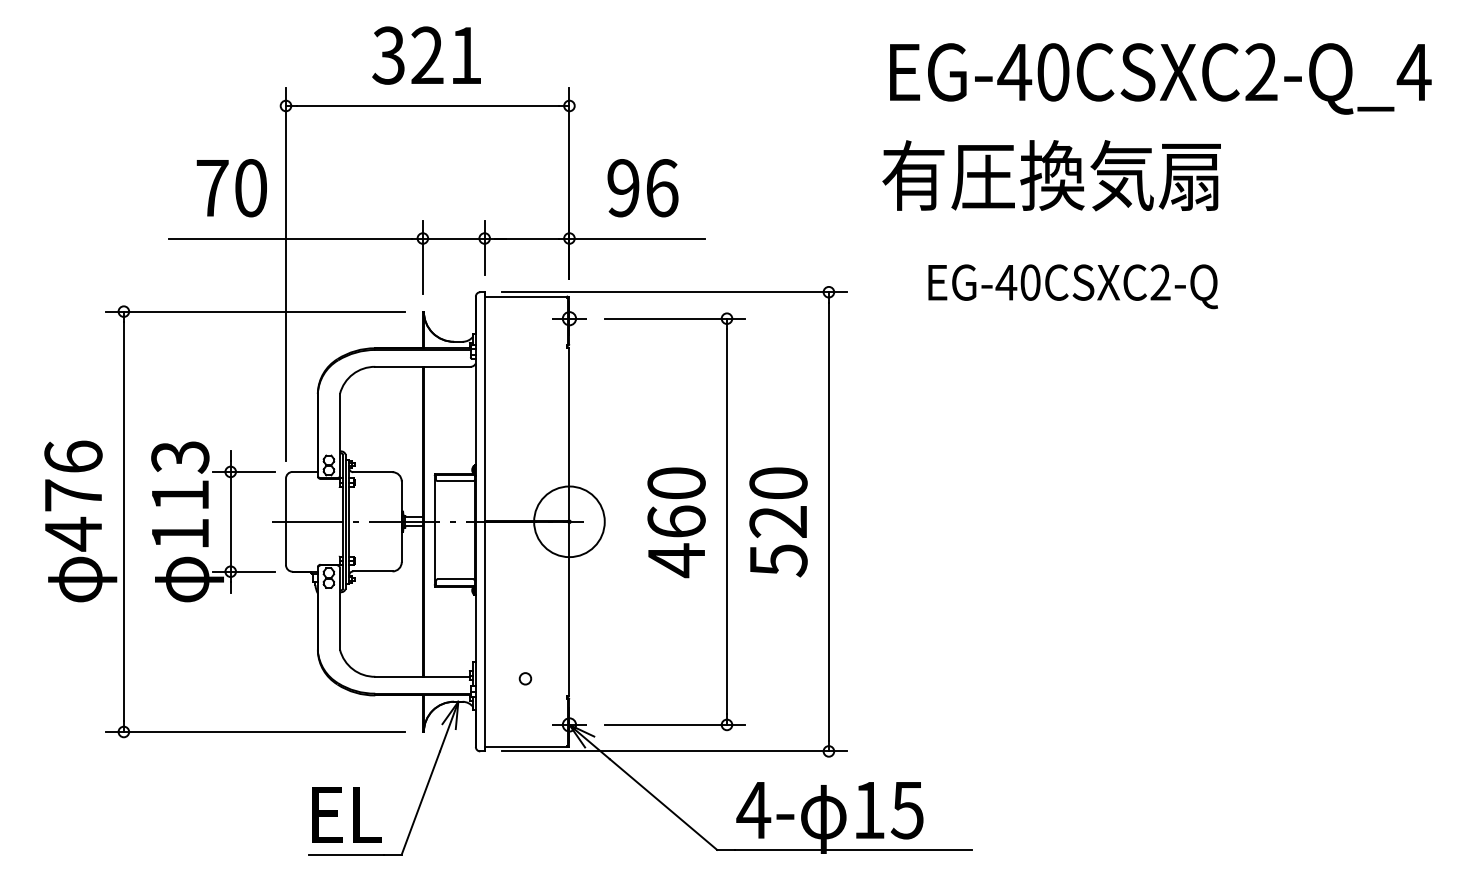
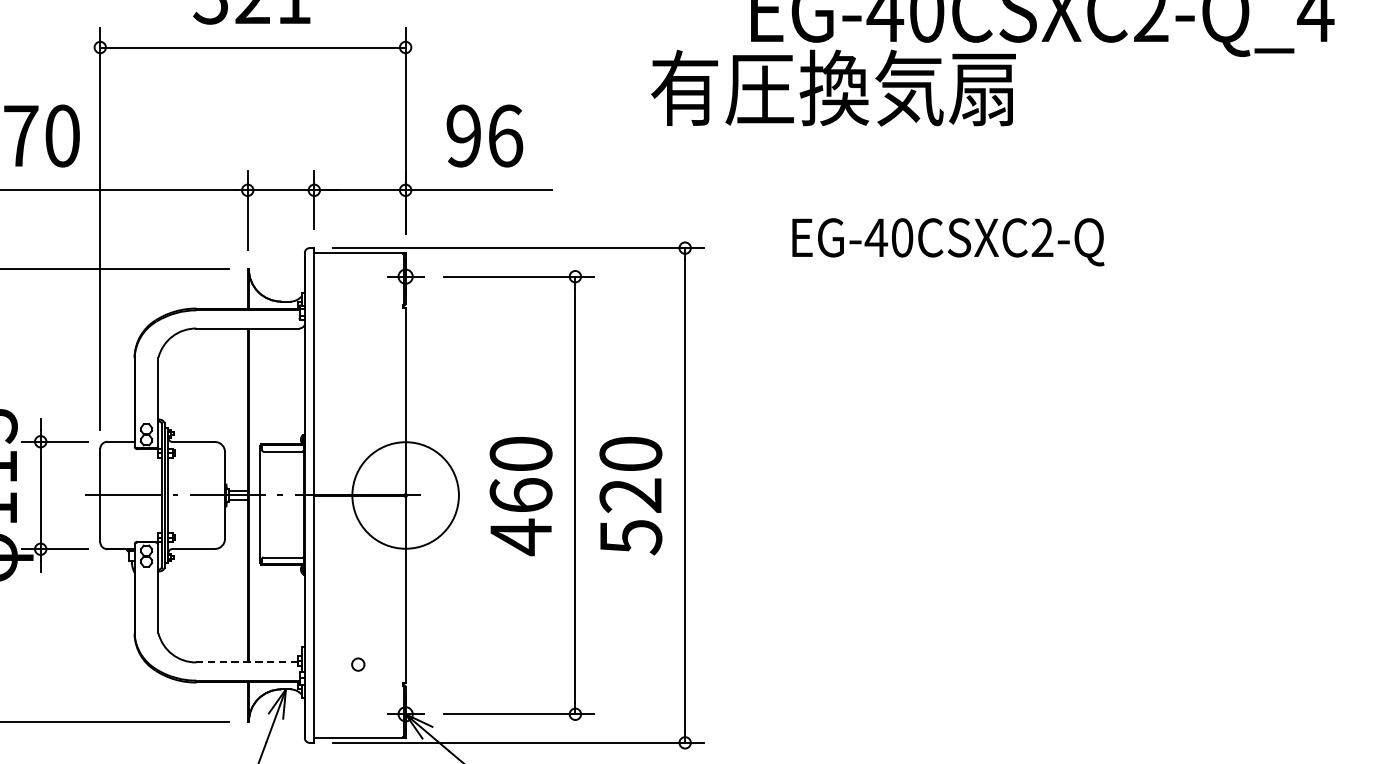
text: (1051, 175) -> (833, 87), moved
circle: (569, 521) -> (405, 495), size x1.4
line: (421, 676) -> (246, 662), solid -> dashed

